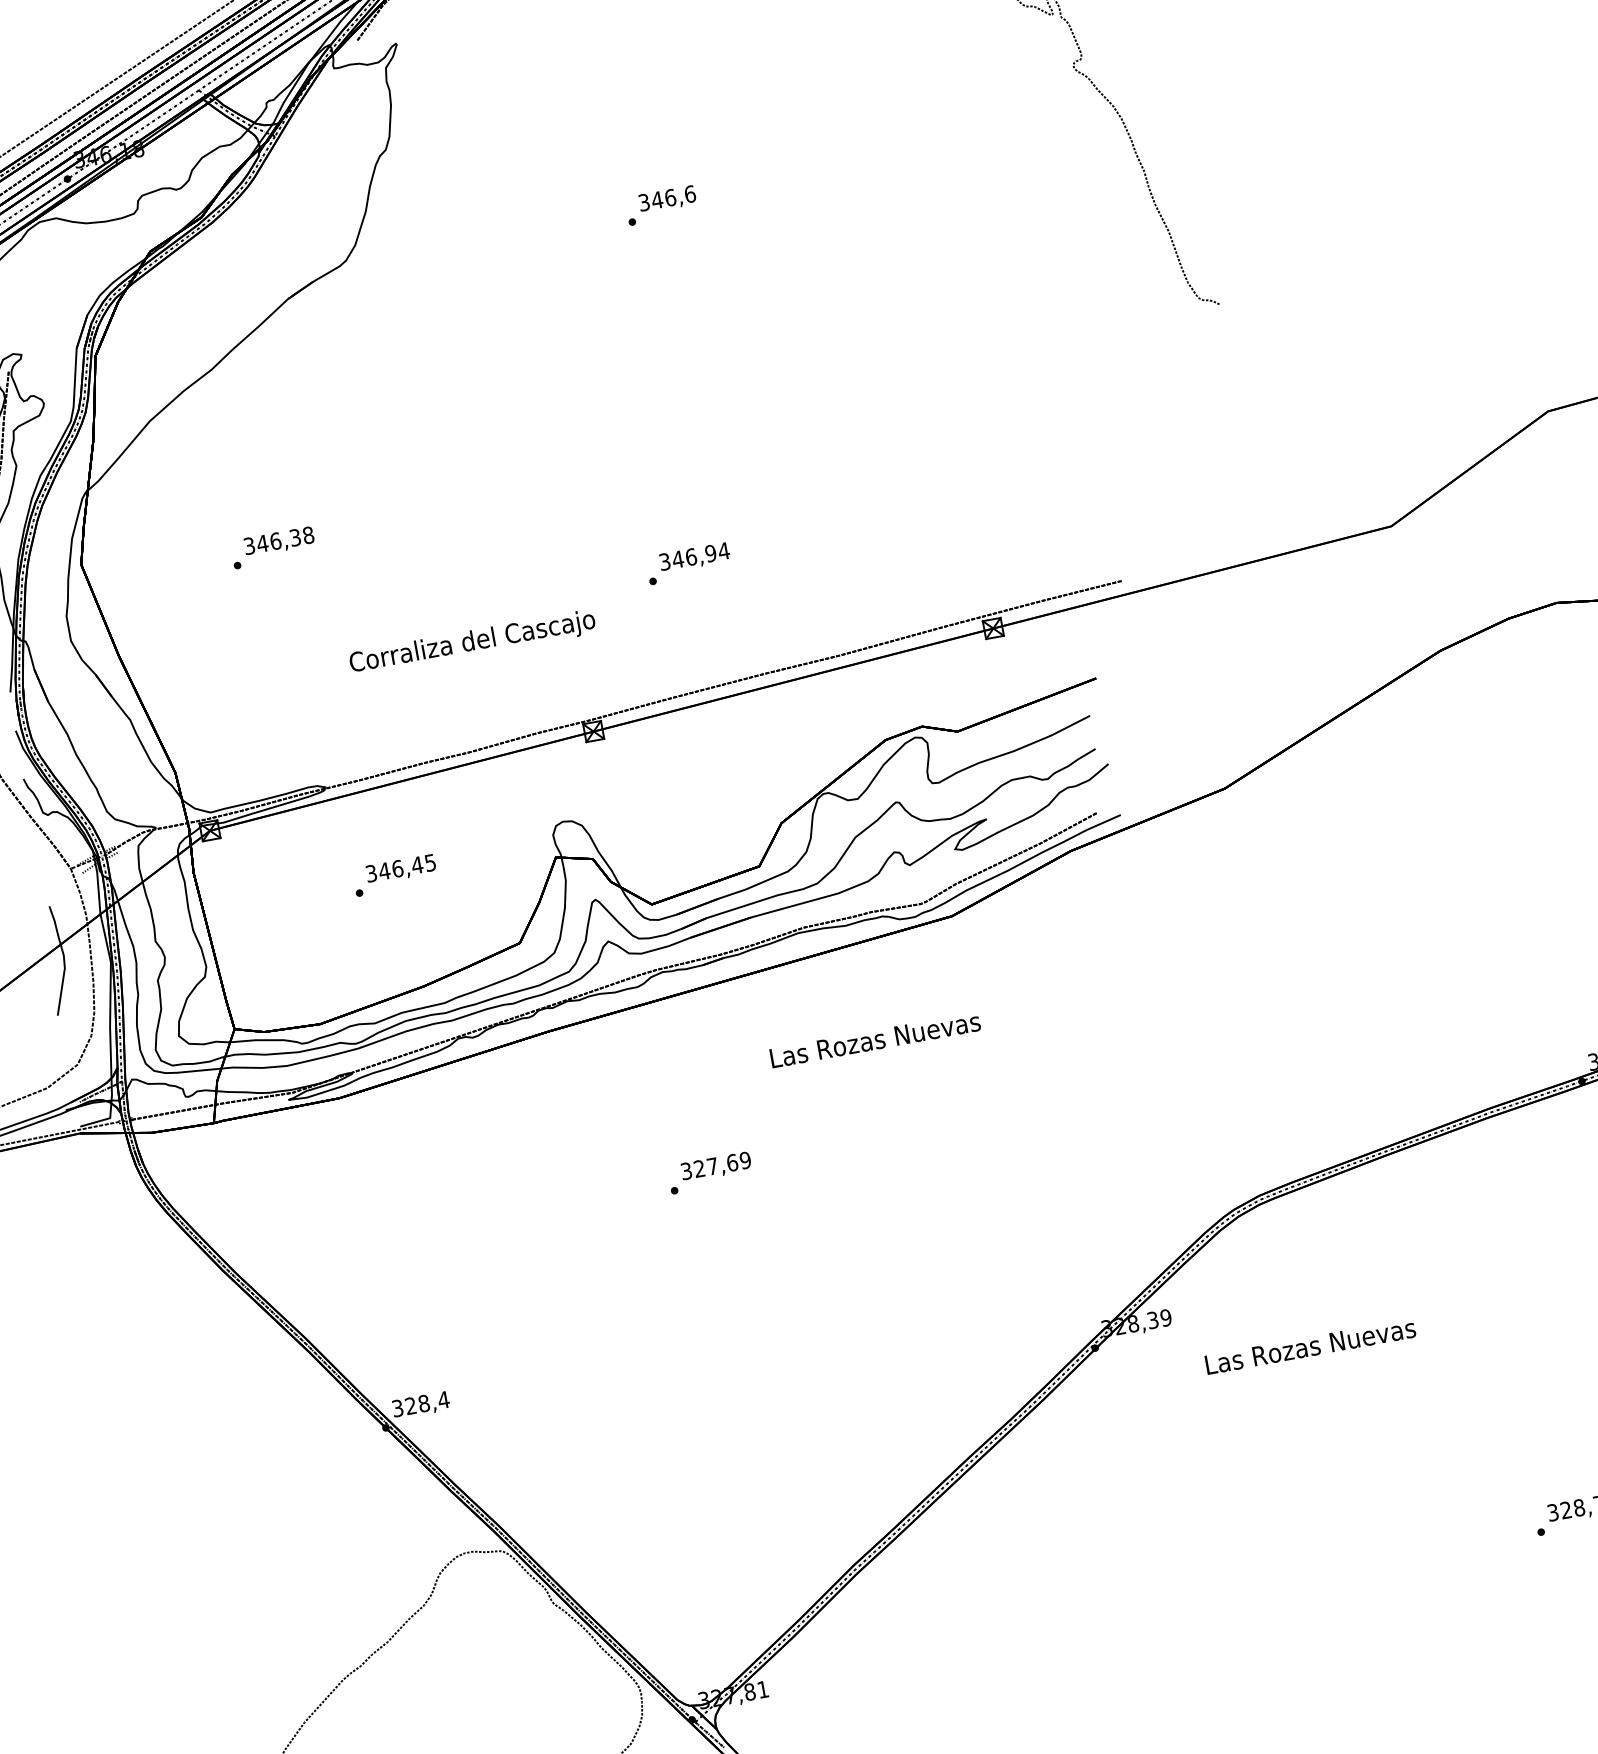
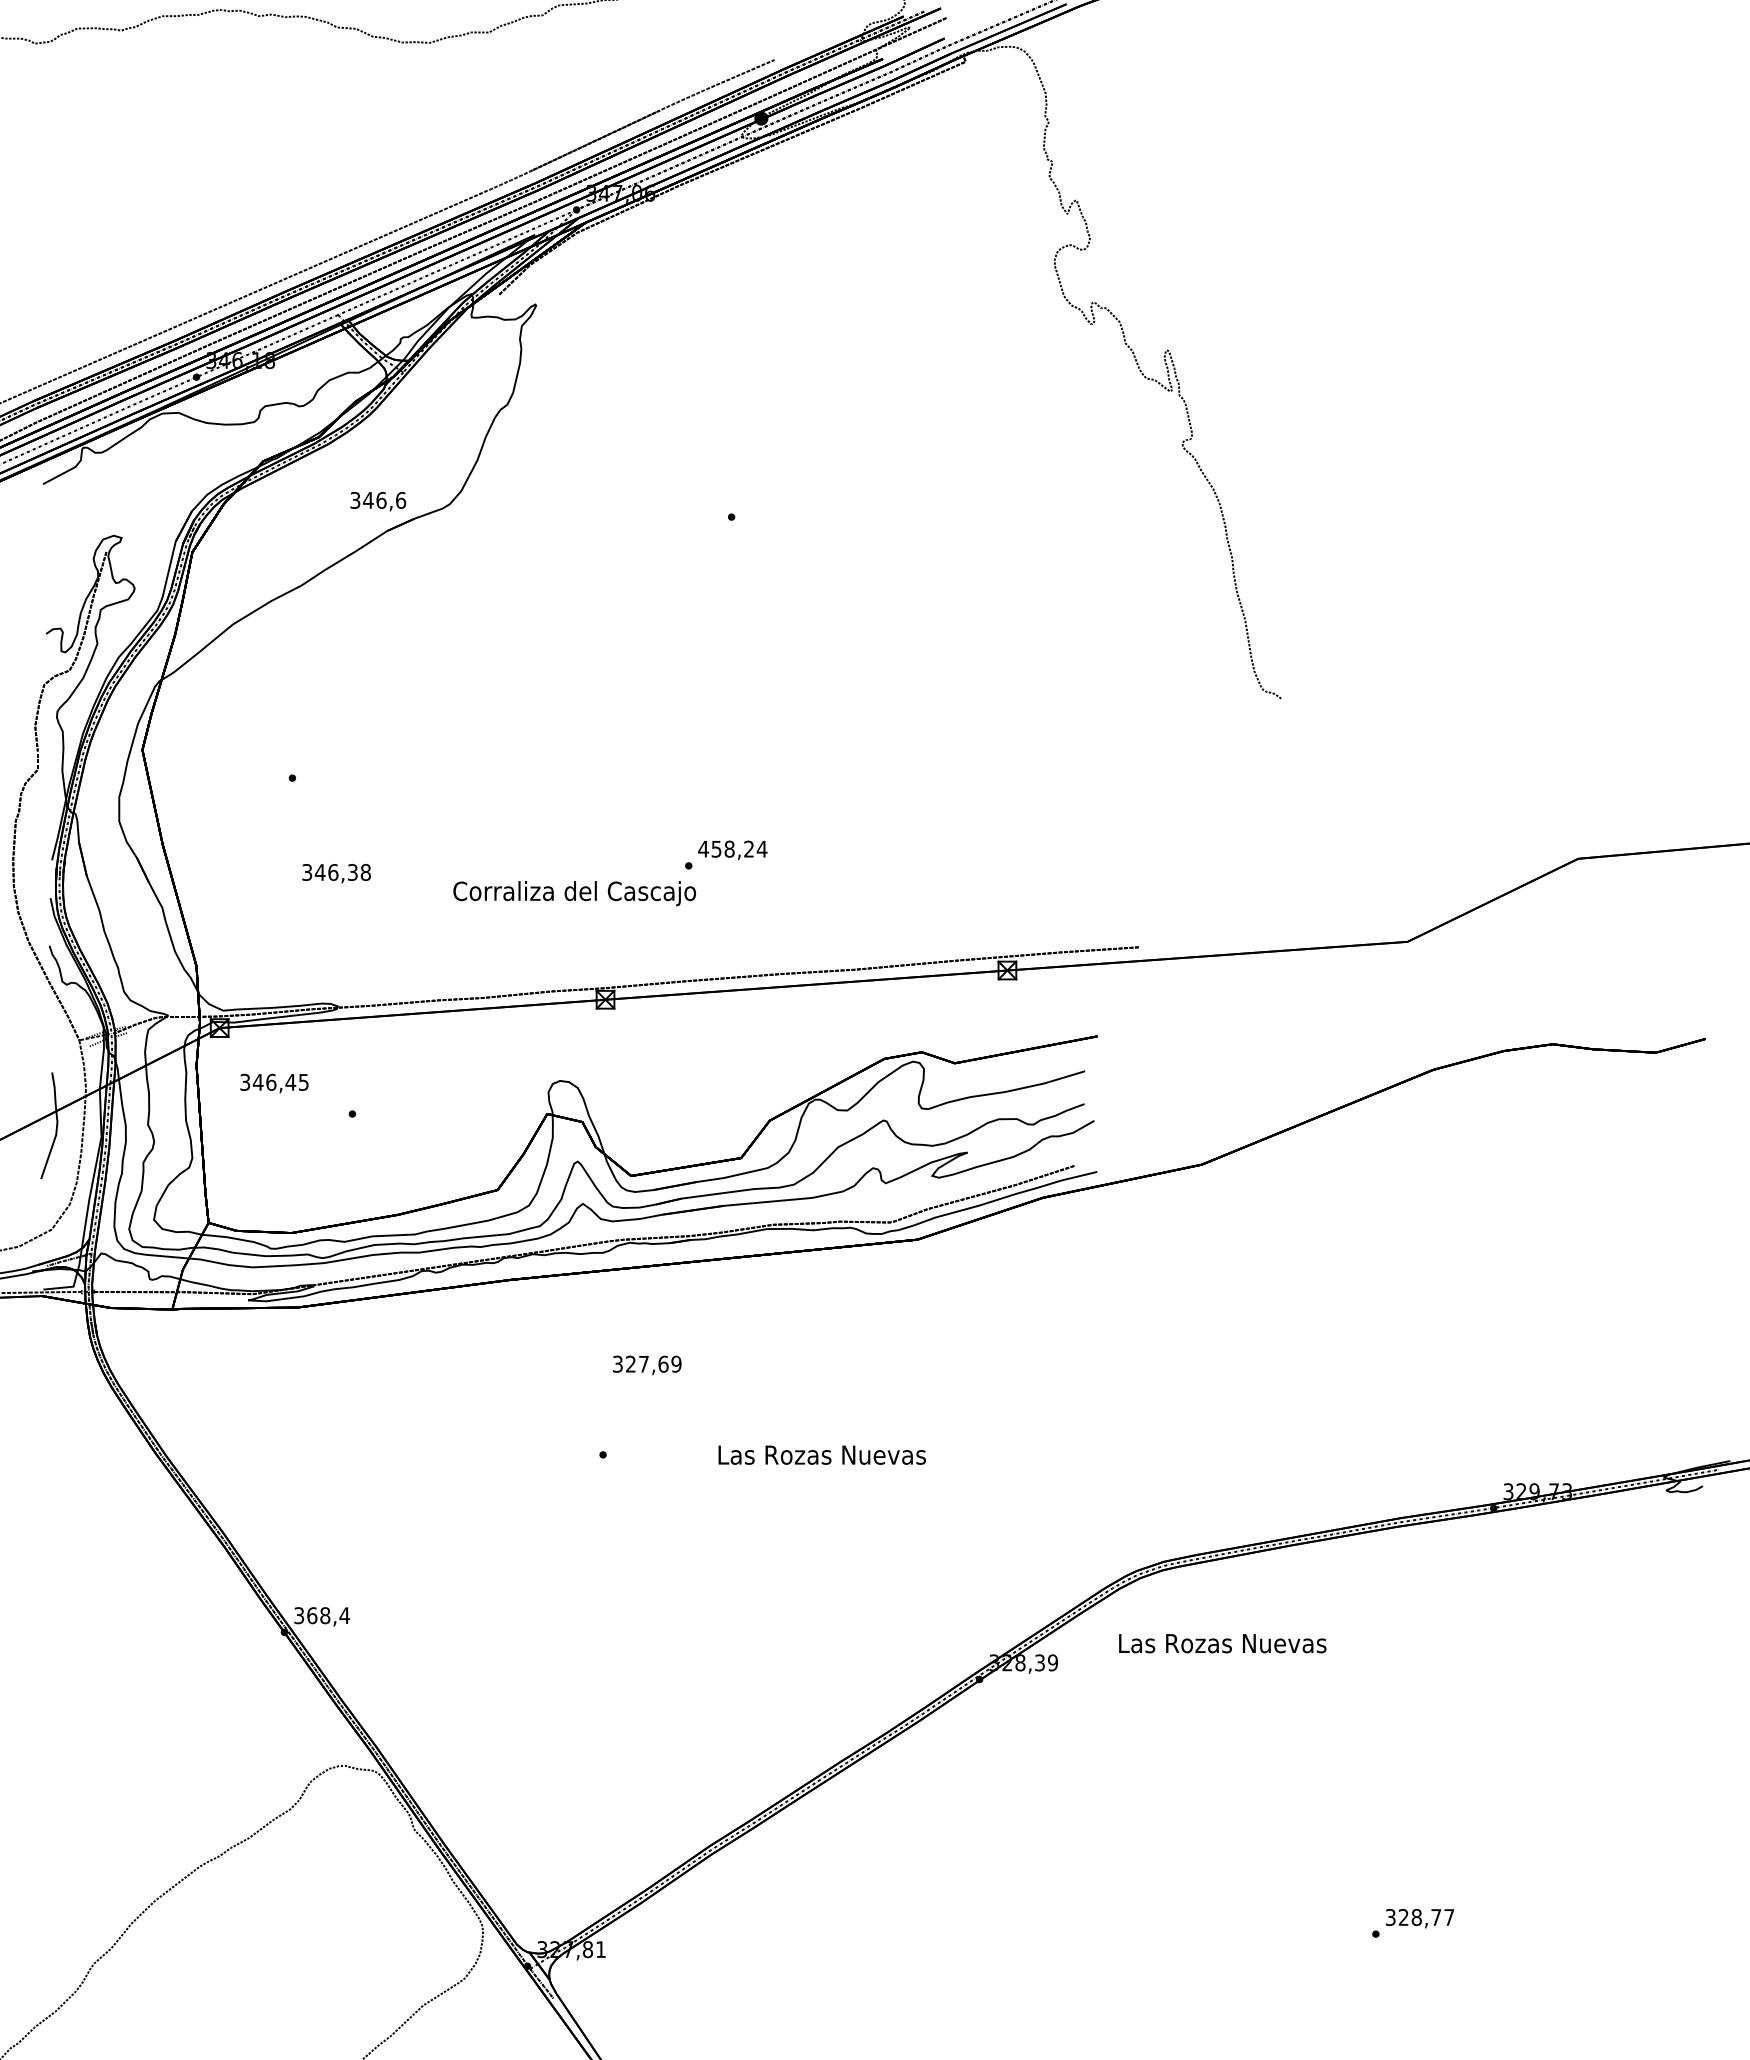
text: (667, 199) -> (378, 501), moved
text: (279, 541) -> (336, 873), moved
text: (687, 556) -> (726, 848), 346,94 -> 458,24
text: (472, 643) -> (574, 893), moved
text: (401, 869) -> (274, 1083), moved
text: (874, 1039) -> (821, 1454), moved
text: (716, 1167) -> (647, 1365), moved
text: (1310, 1346) -> (1222, 1643), moved
text: (411, 1405) -> (312, 1615), 328,4 -> 368,4

